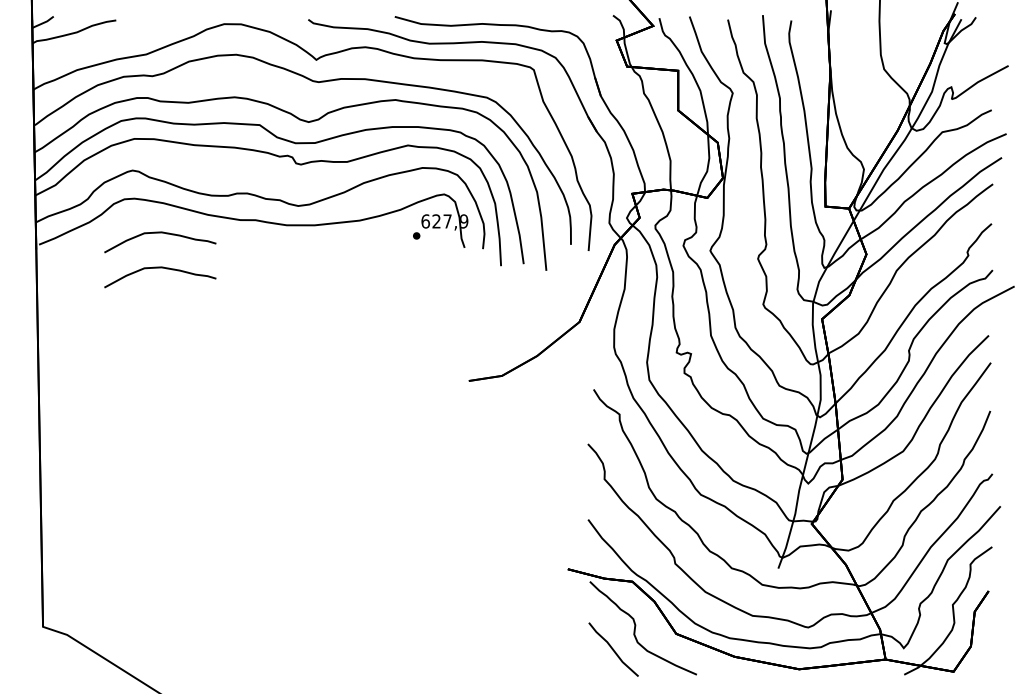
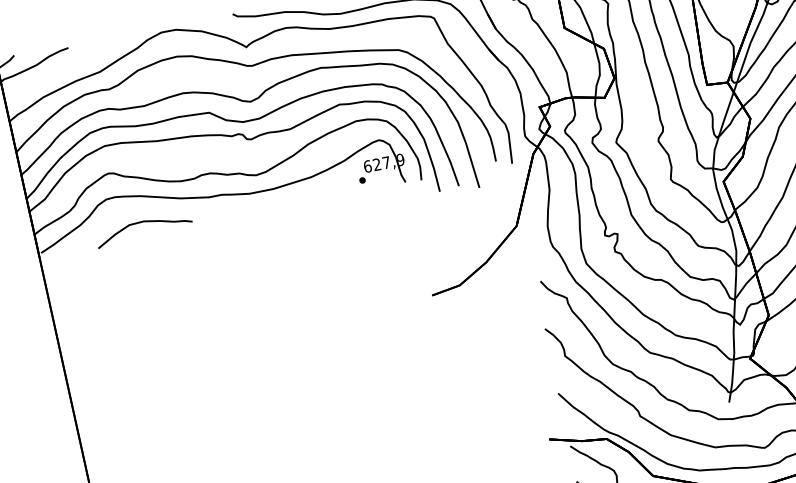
curve: (160, 268) -> (149, 252), removed

